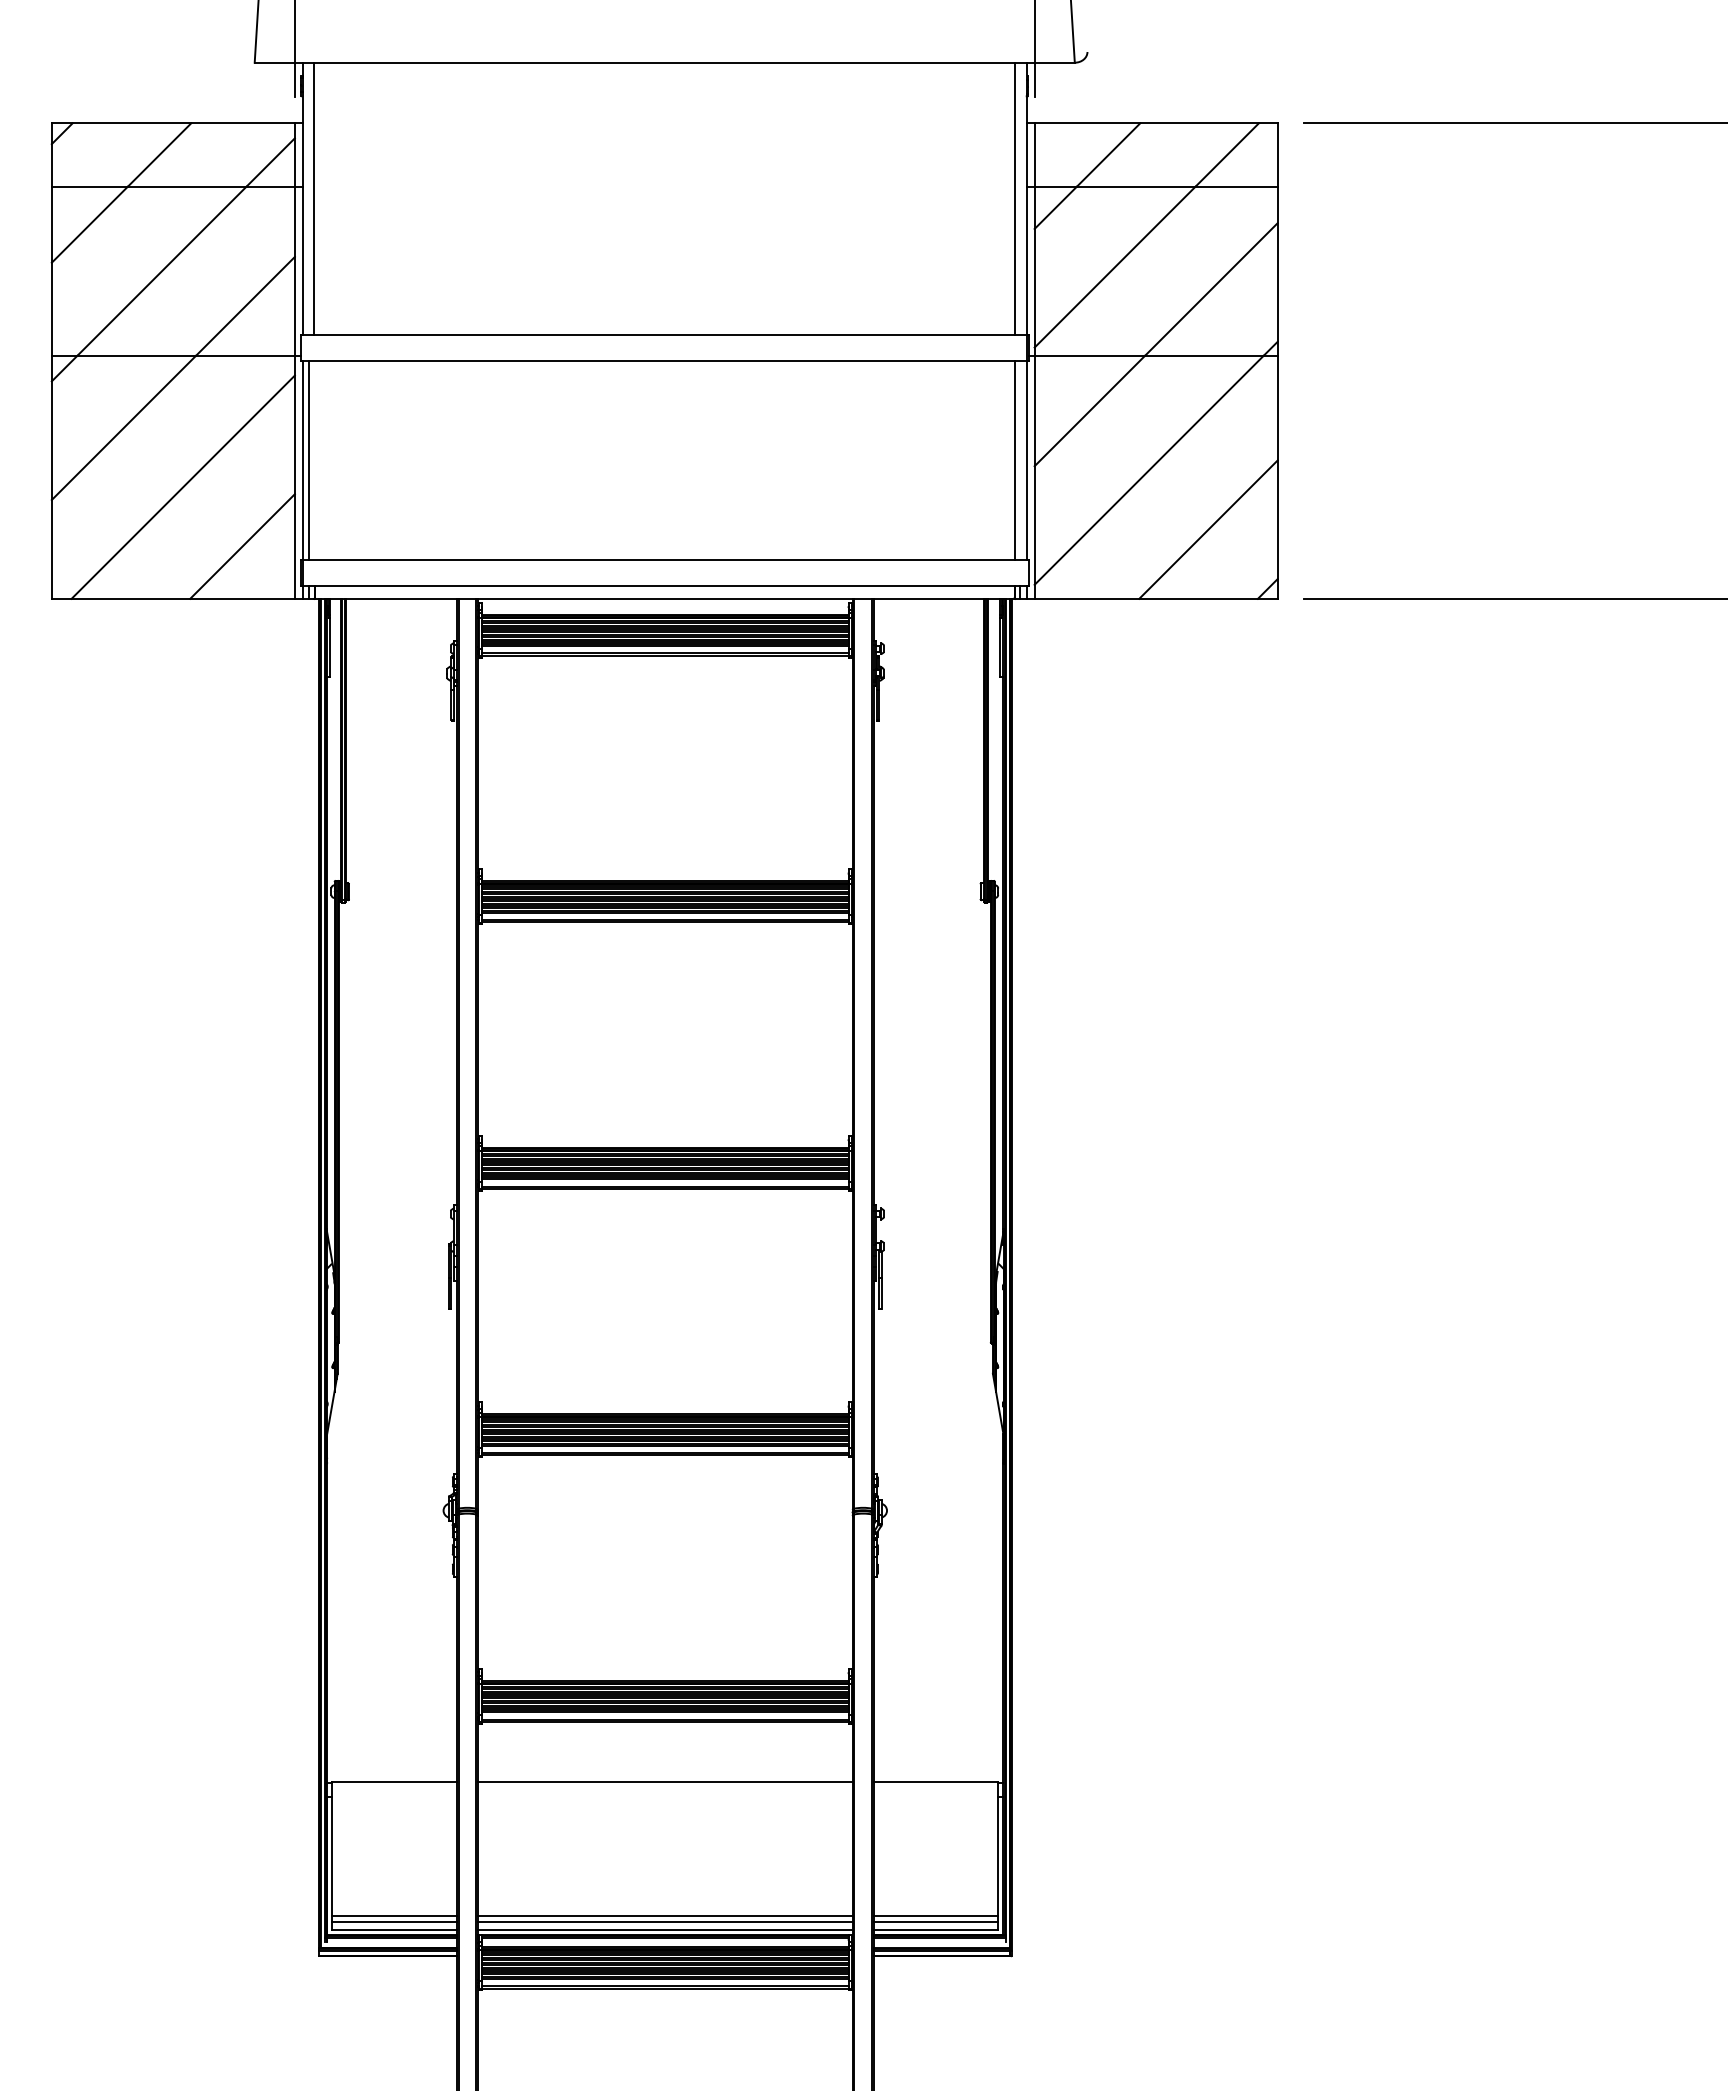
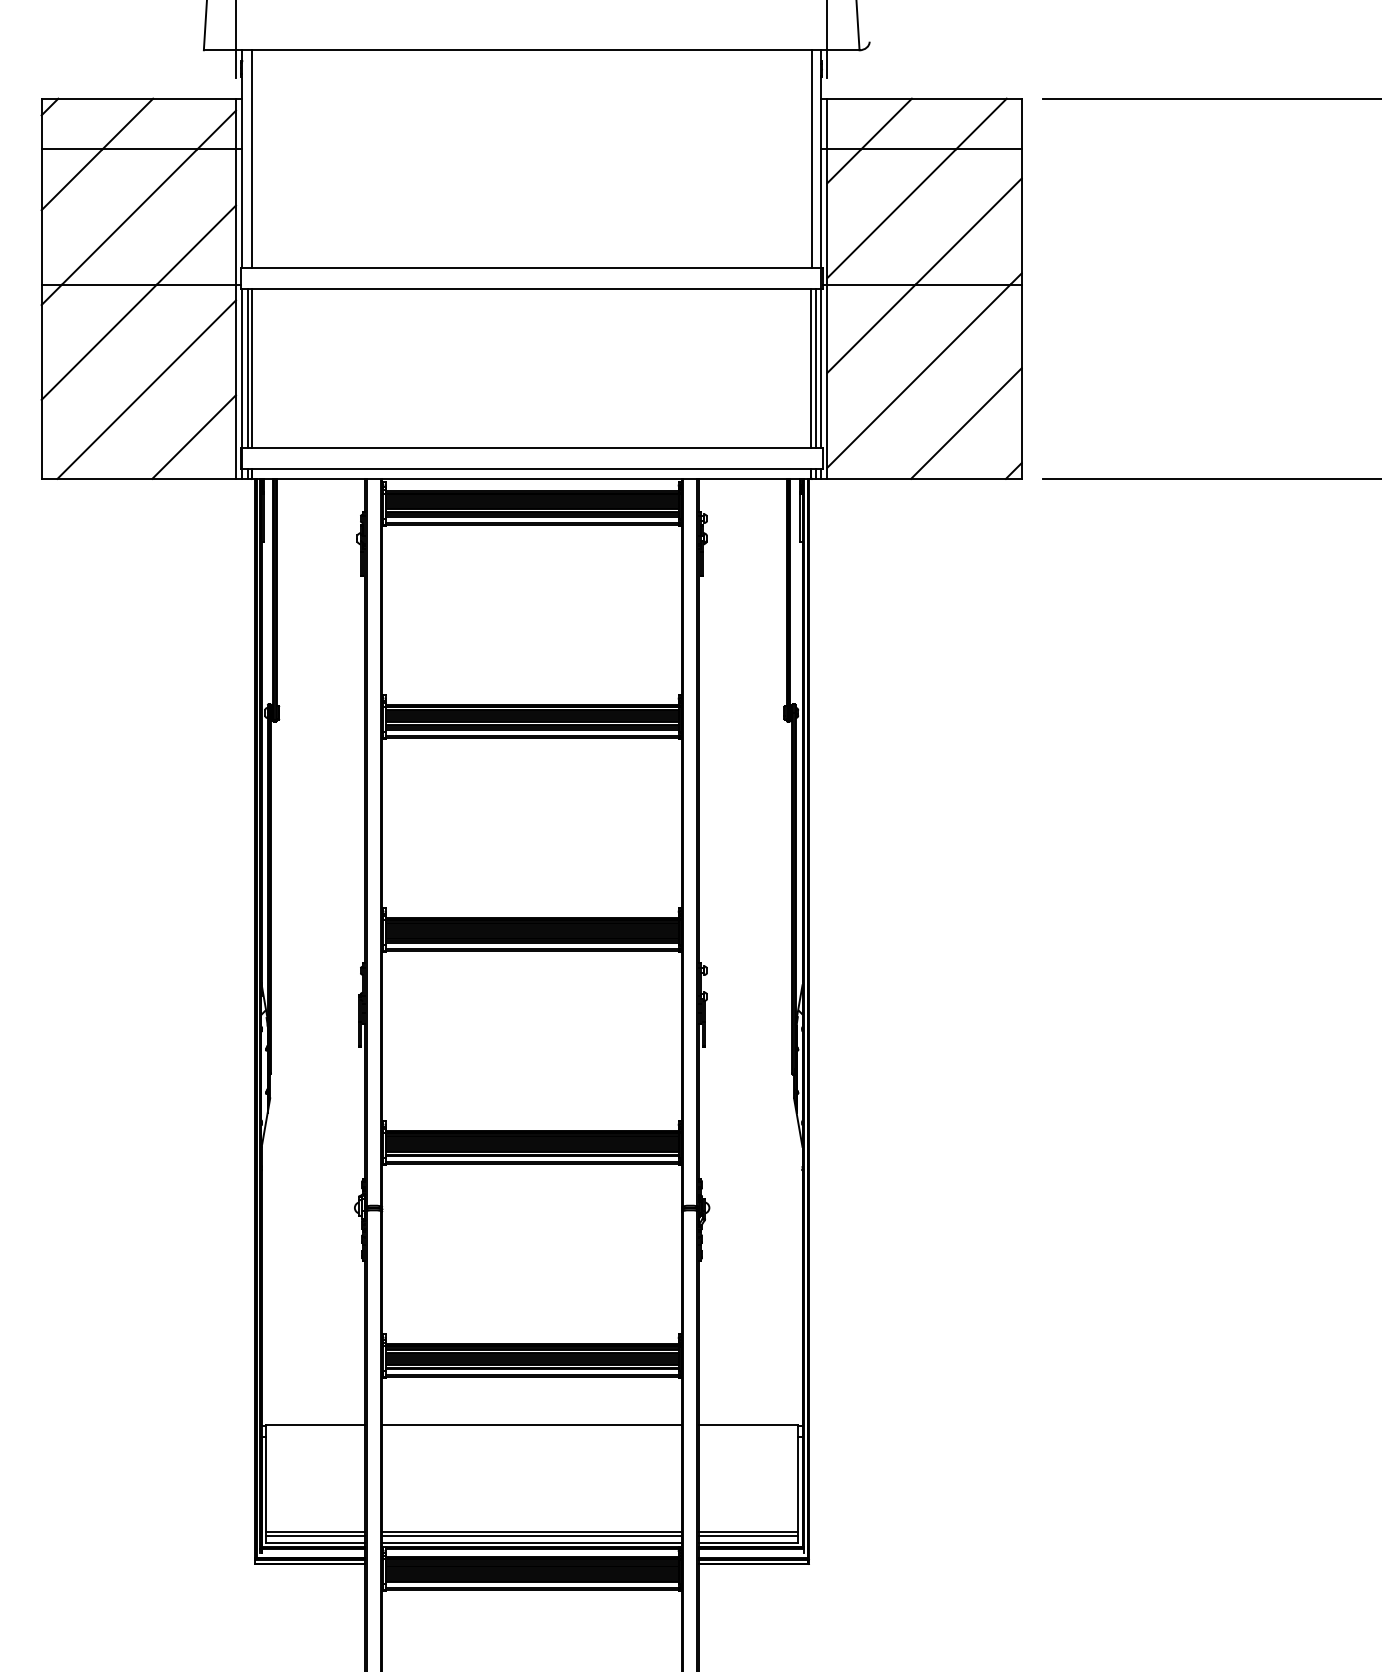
line: (314, 460) -> (251, 368), added
line: (1020, 460) -> (816, 368), added

